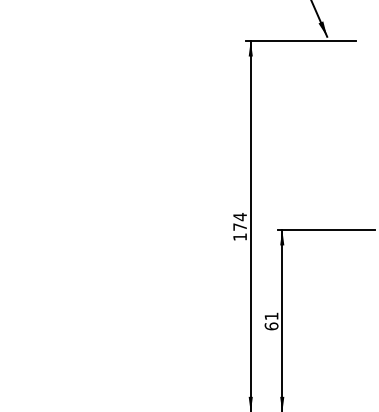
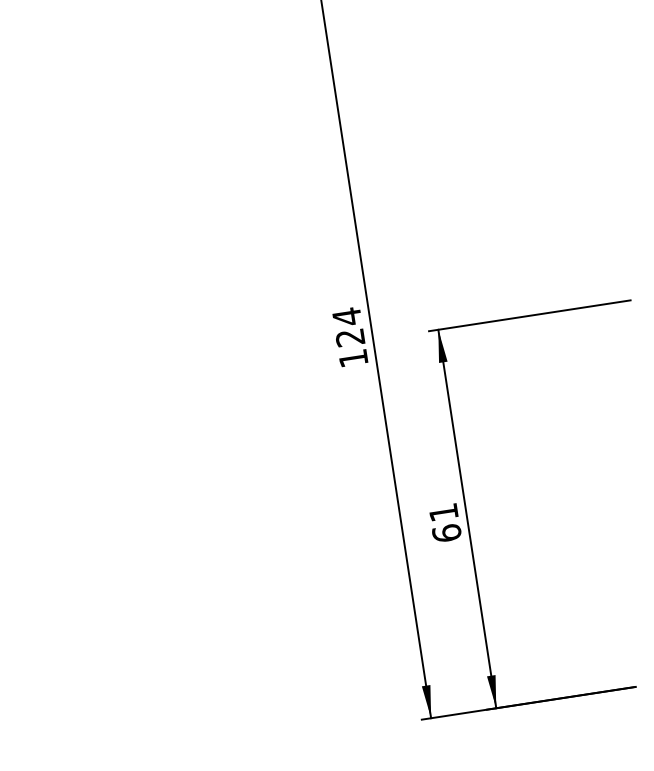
text: (239, 226) -> (348, 336), 174 -> 124

